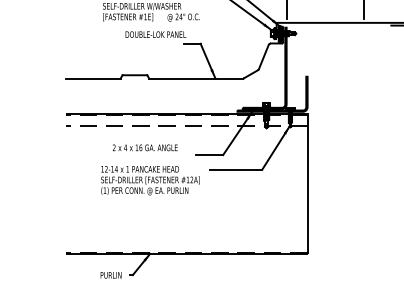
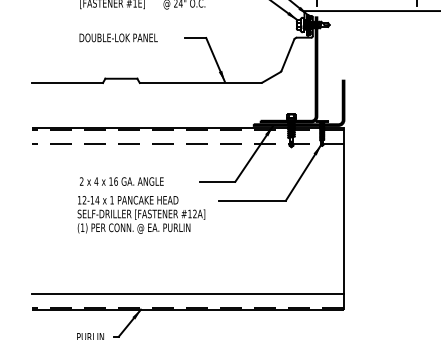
text: (155, 34) -> (118, 37), moved
text: (144, 147) -> (120, 181), moved
line: (186, 241) -> (187, 293), added

